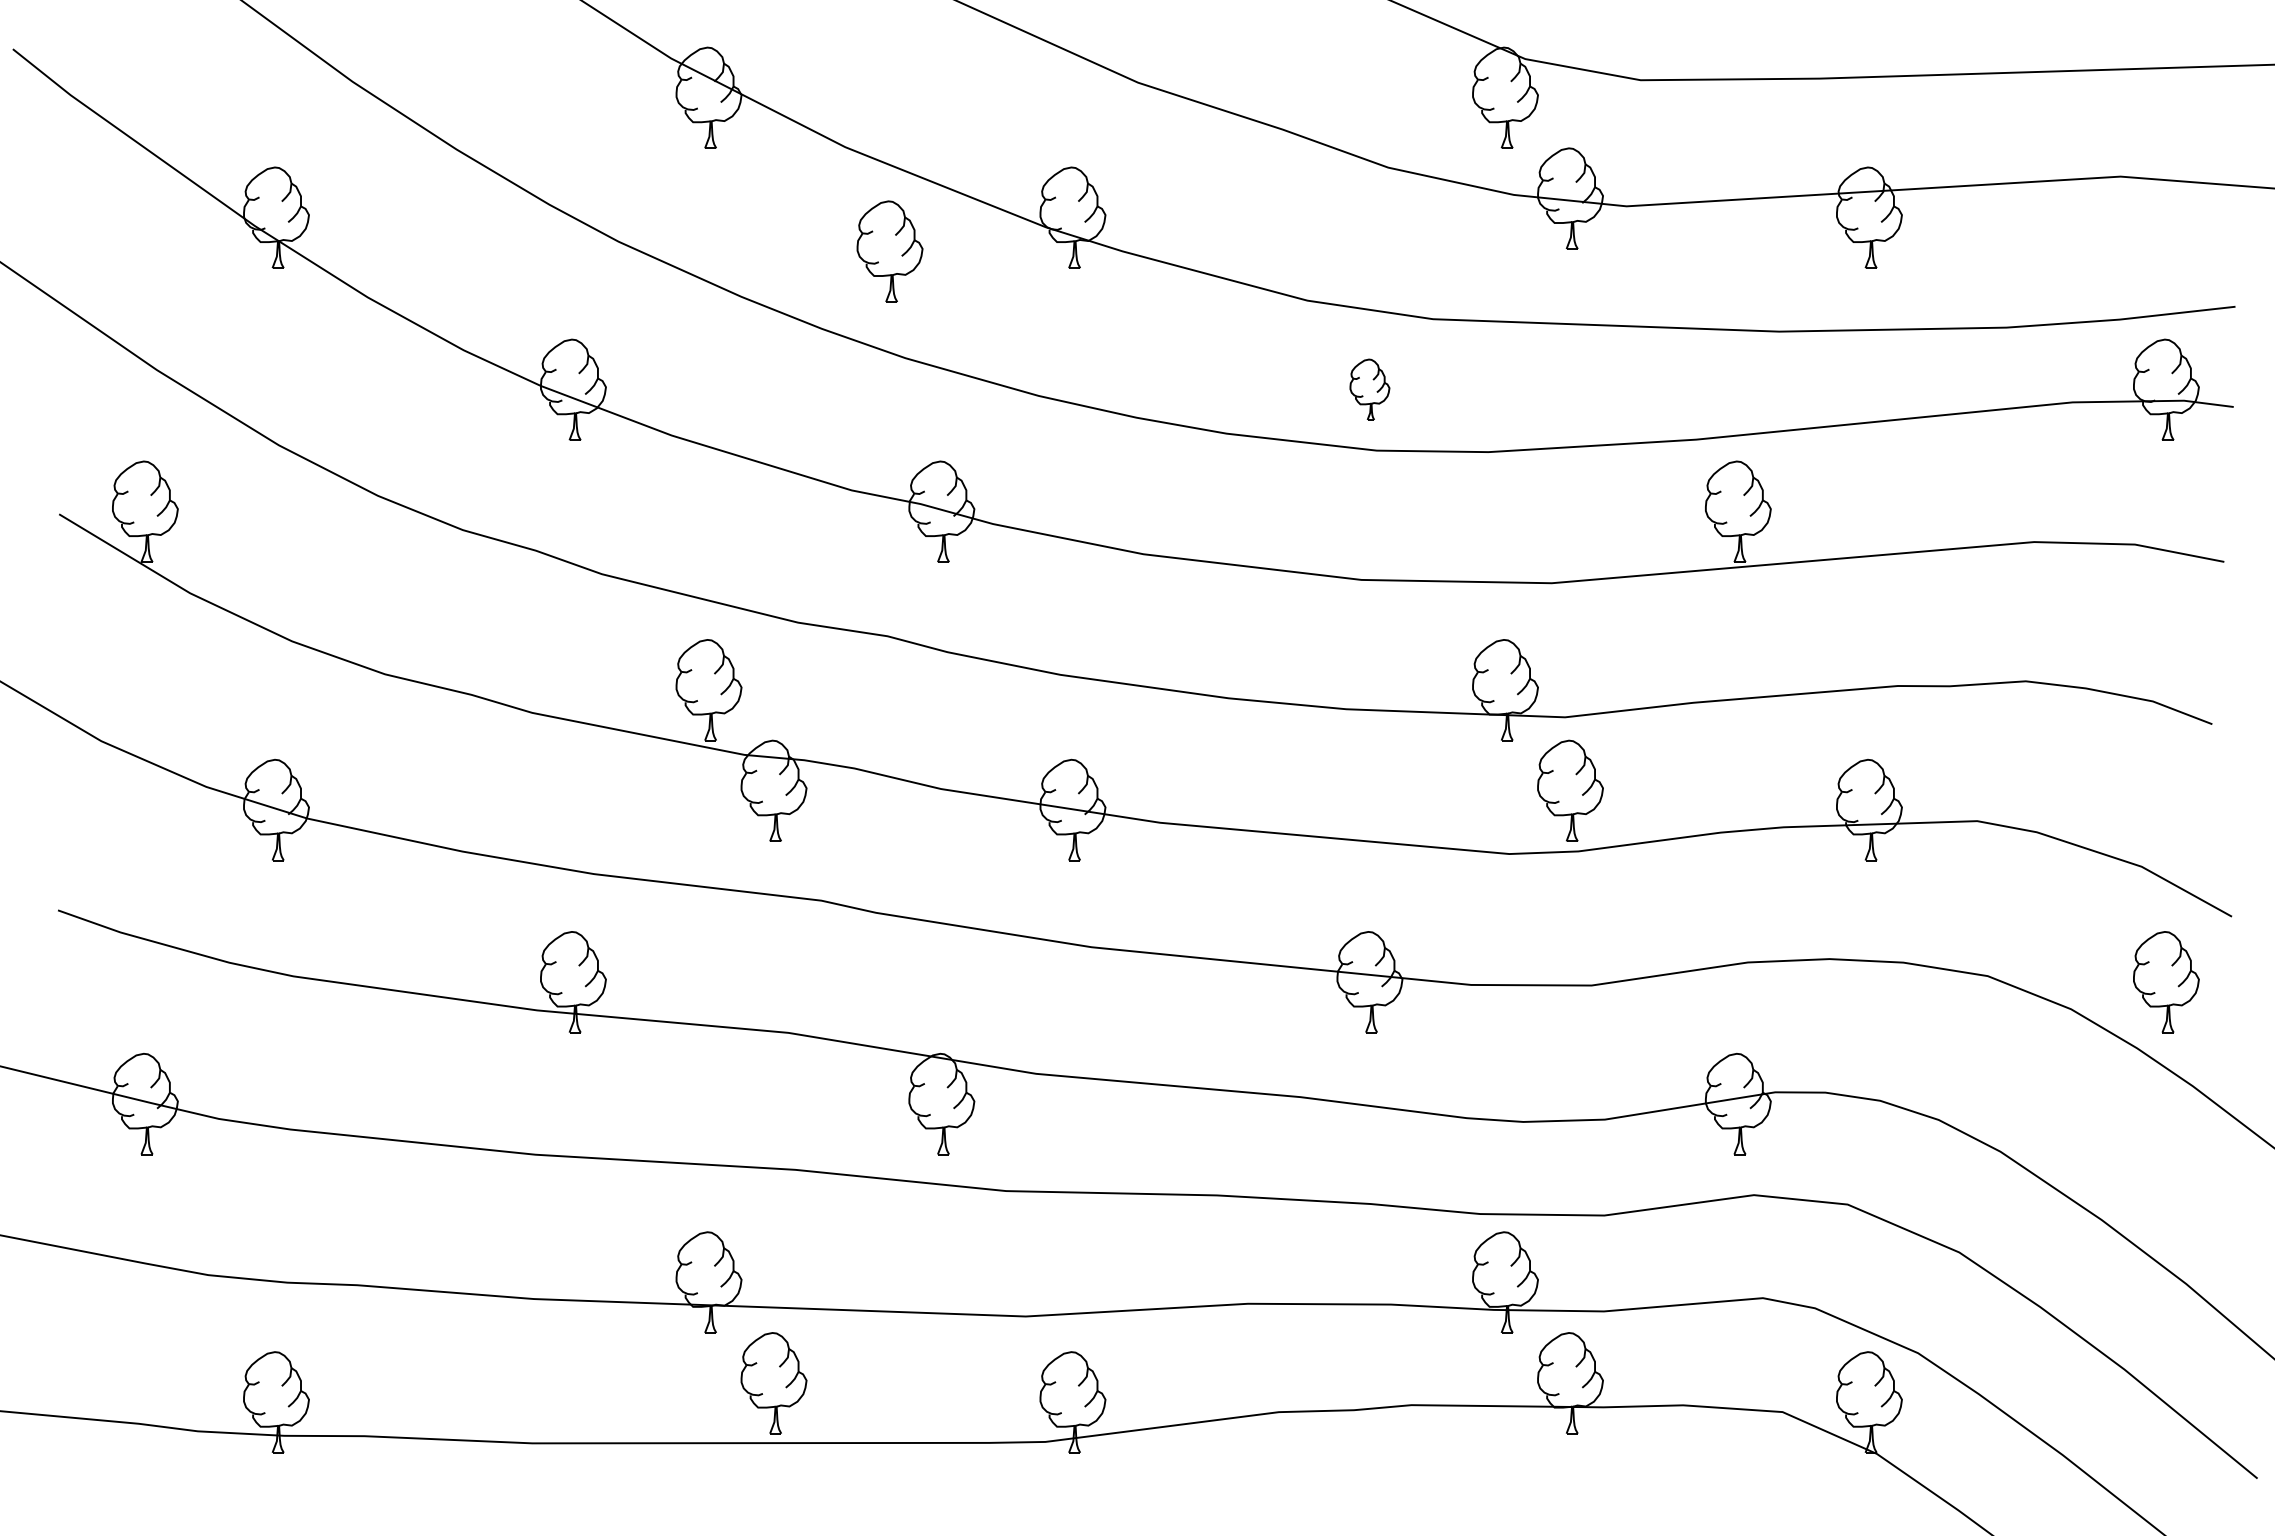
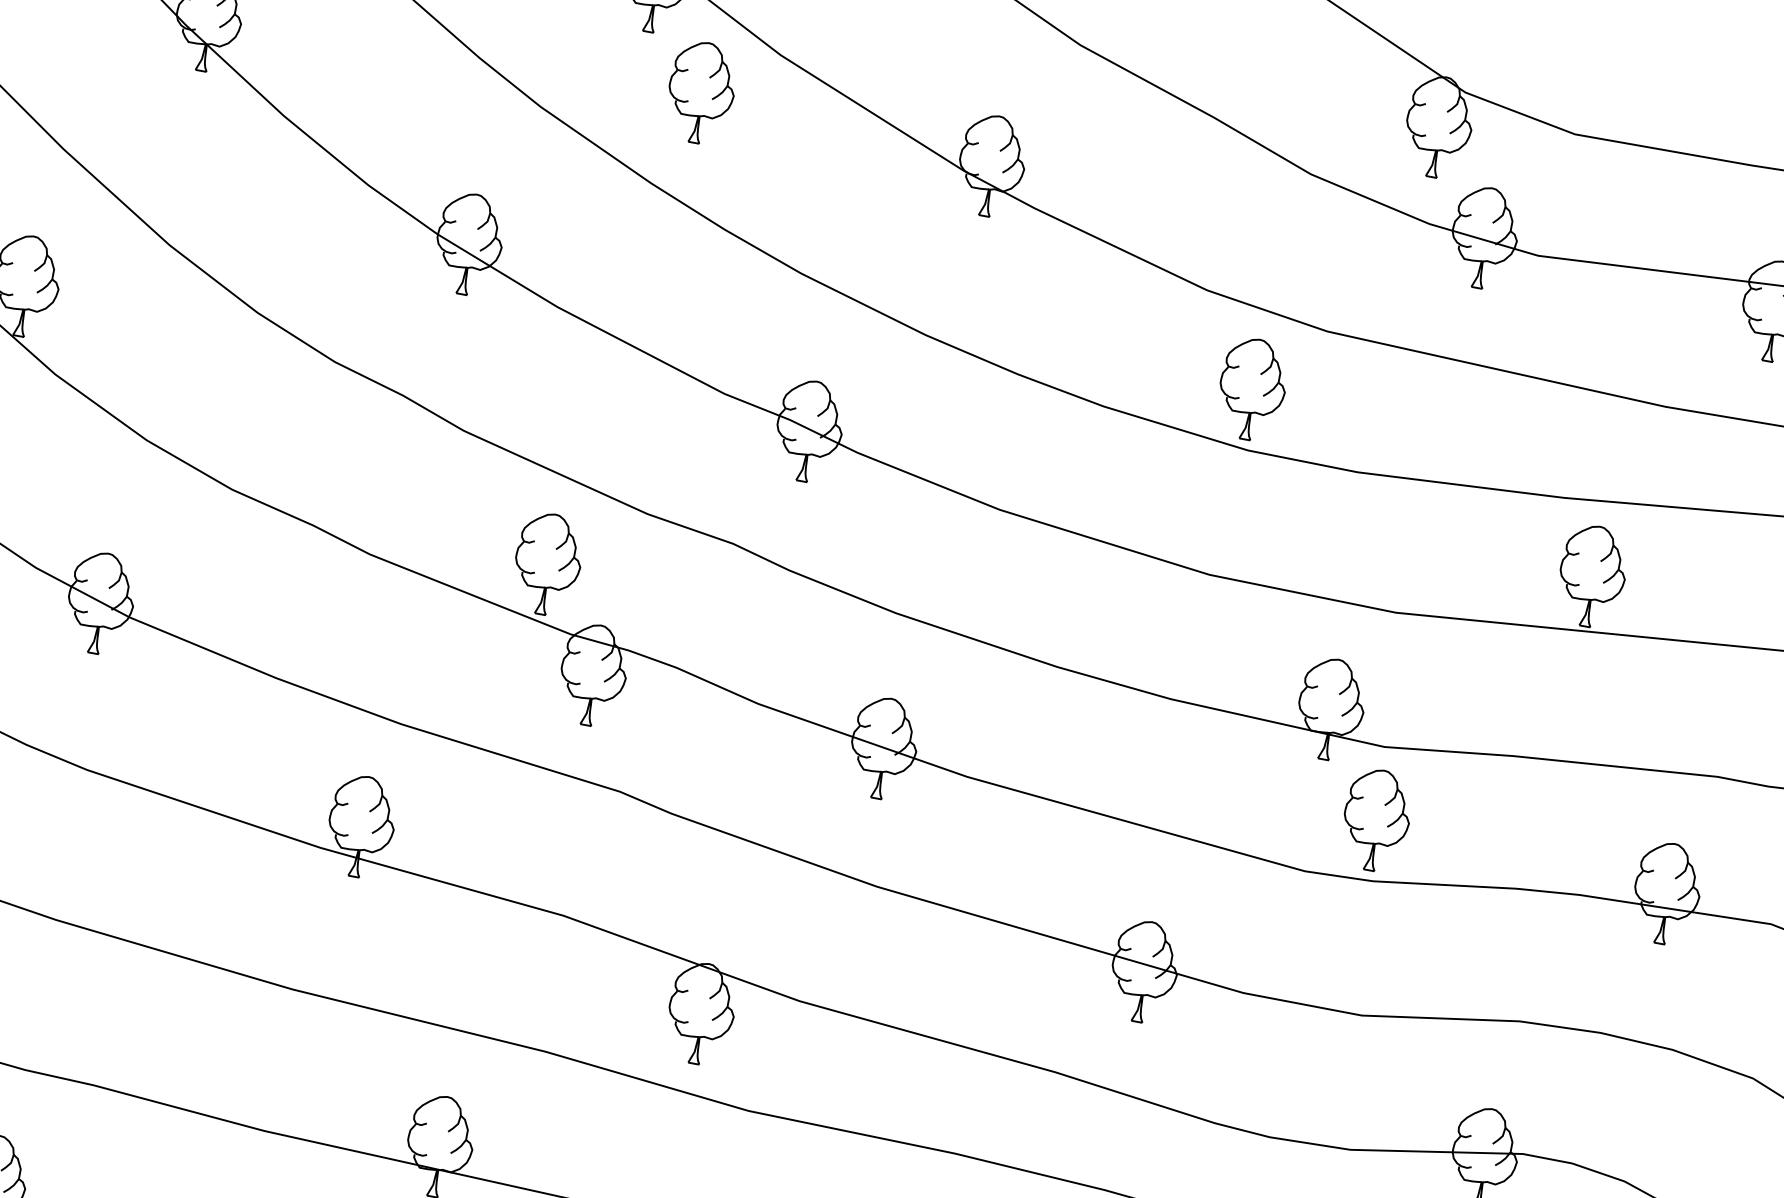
part: (889, 251) -> (700, 92), moved
part: (1369, 389) -> (1252, 389), size x1.67

